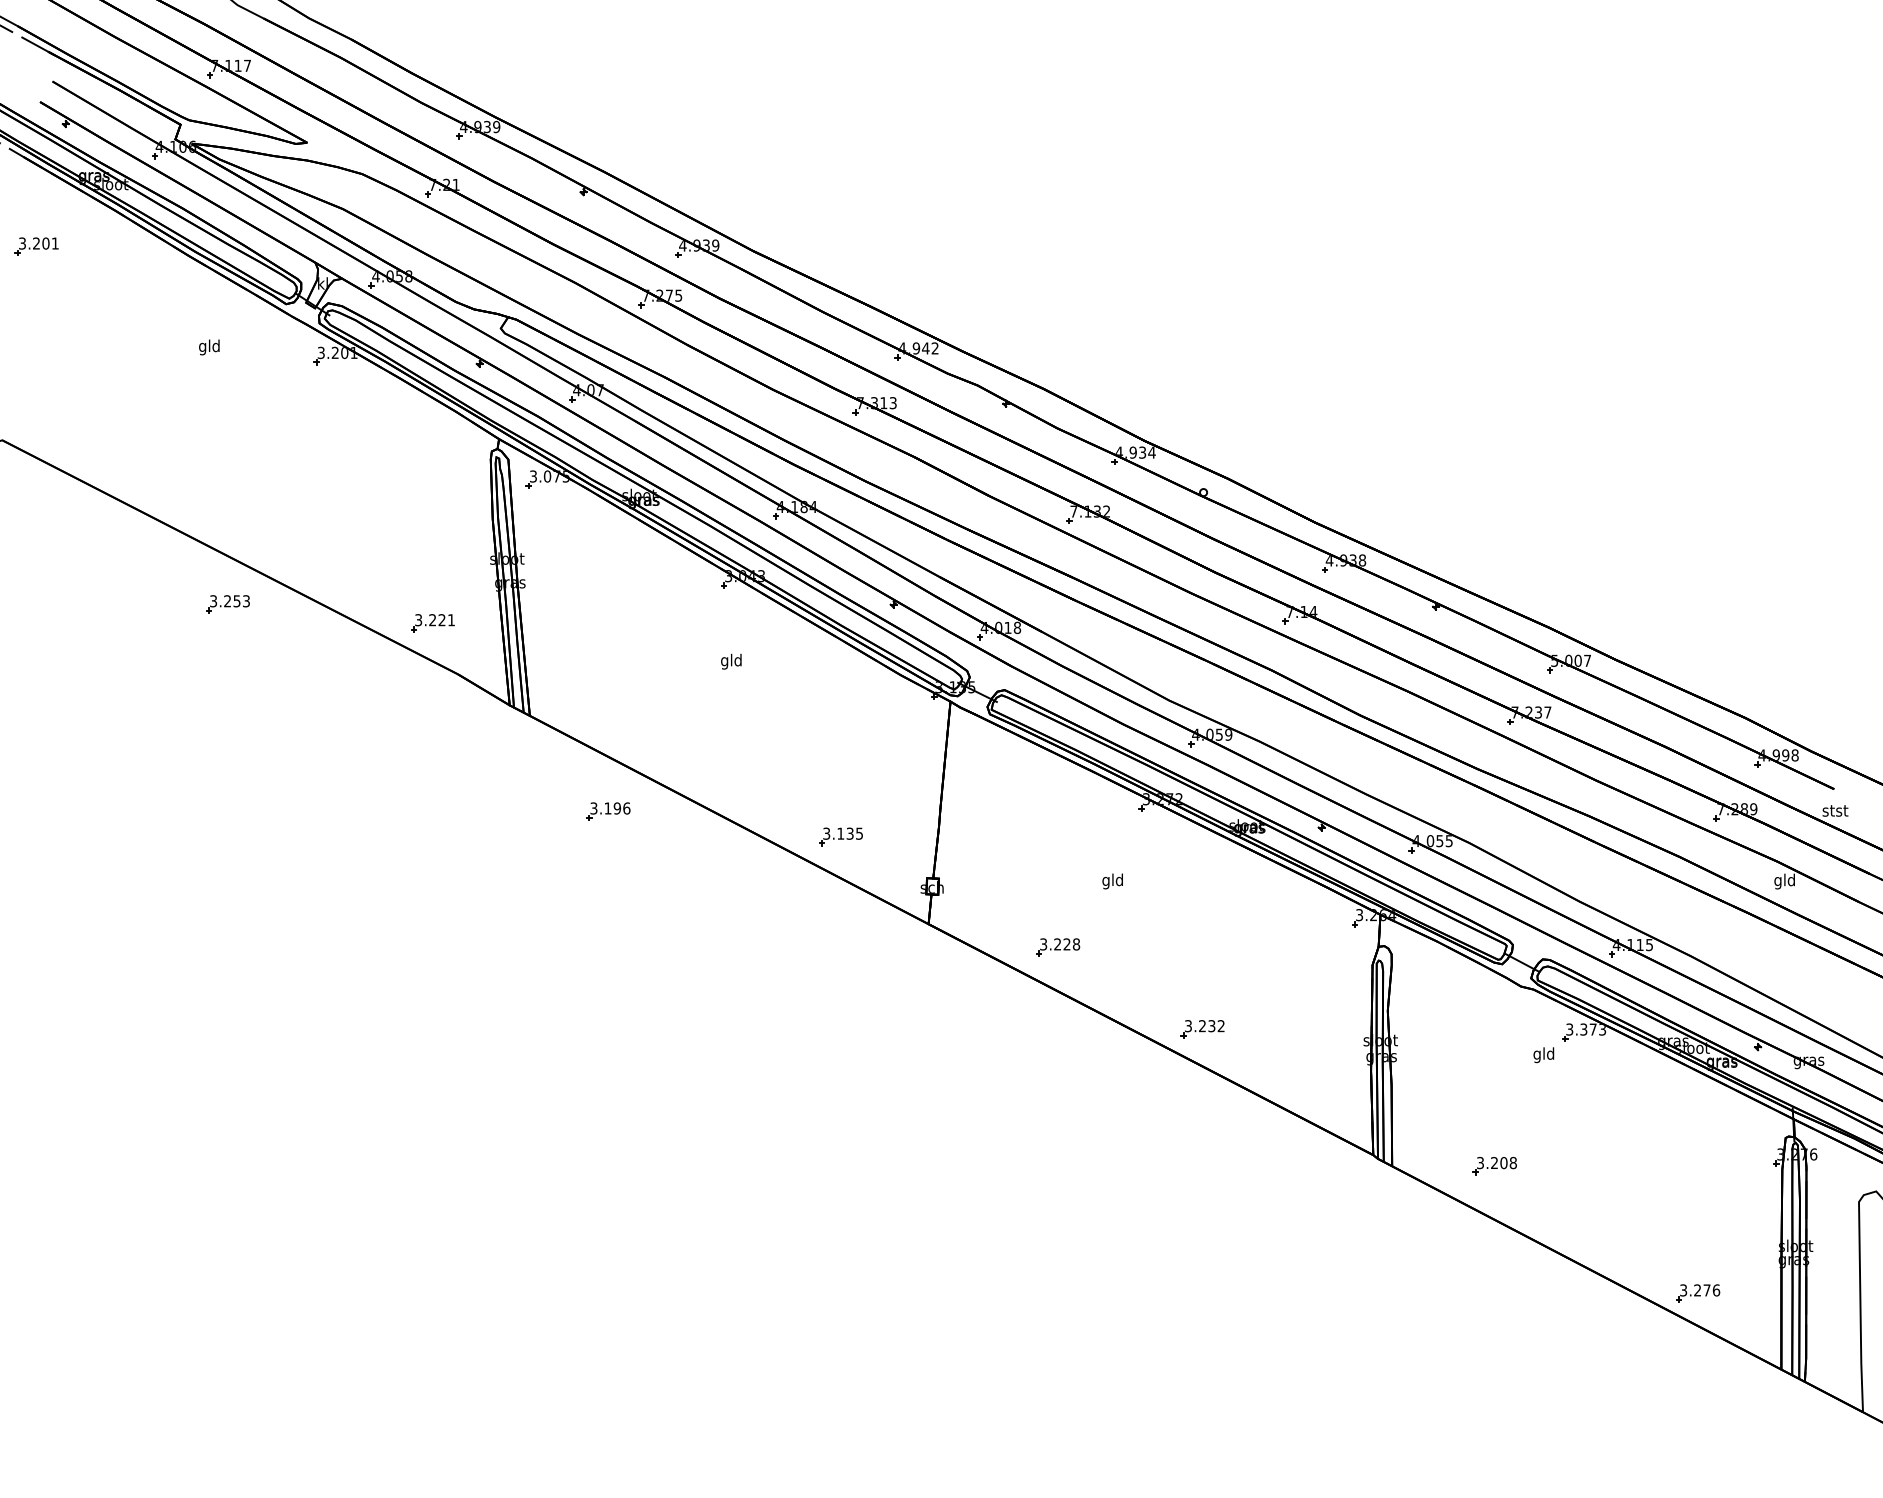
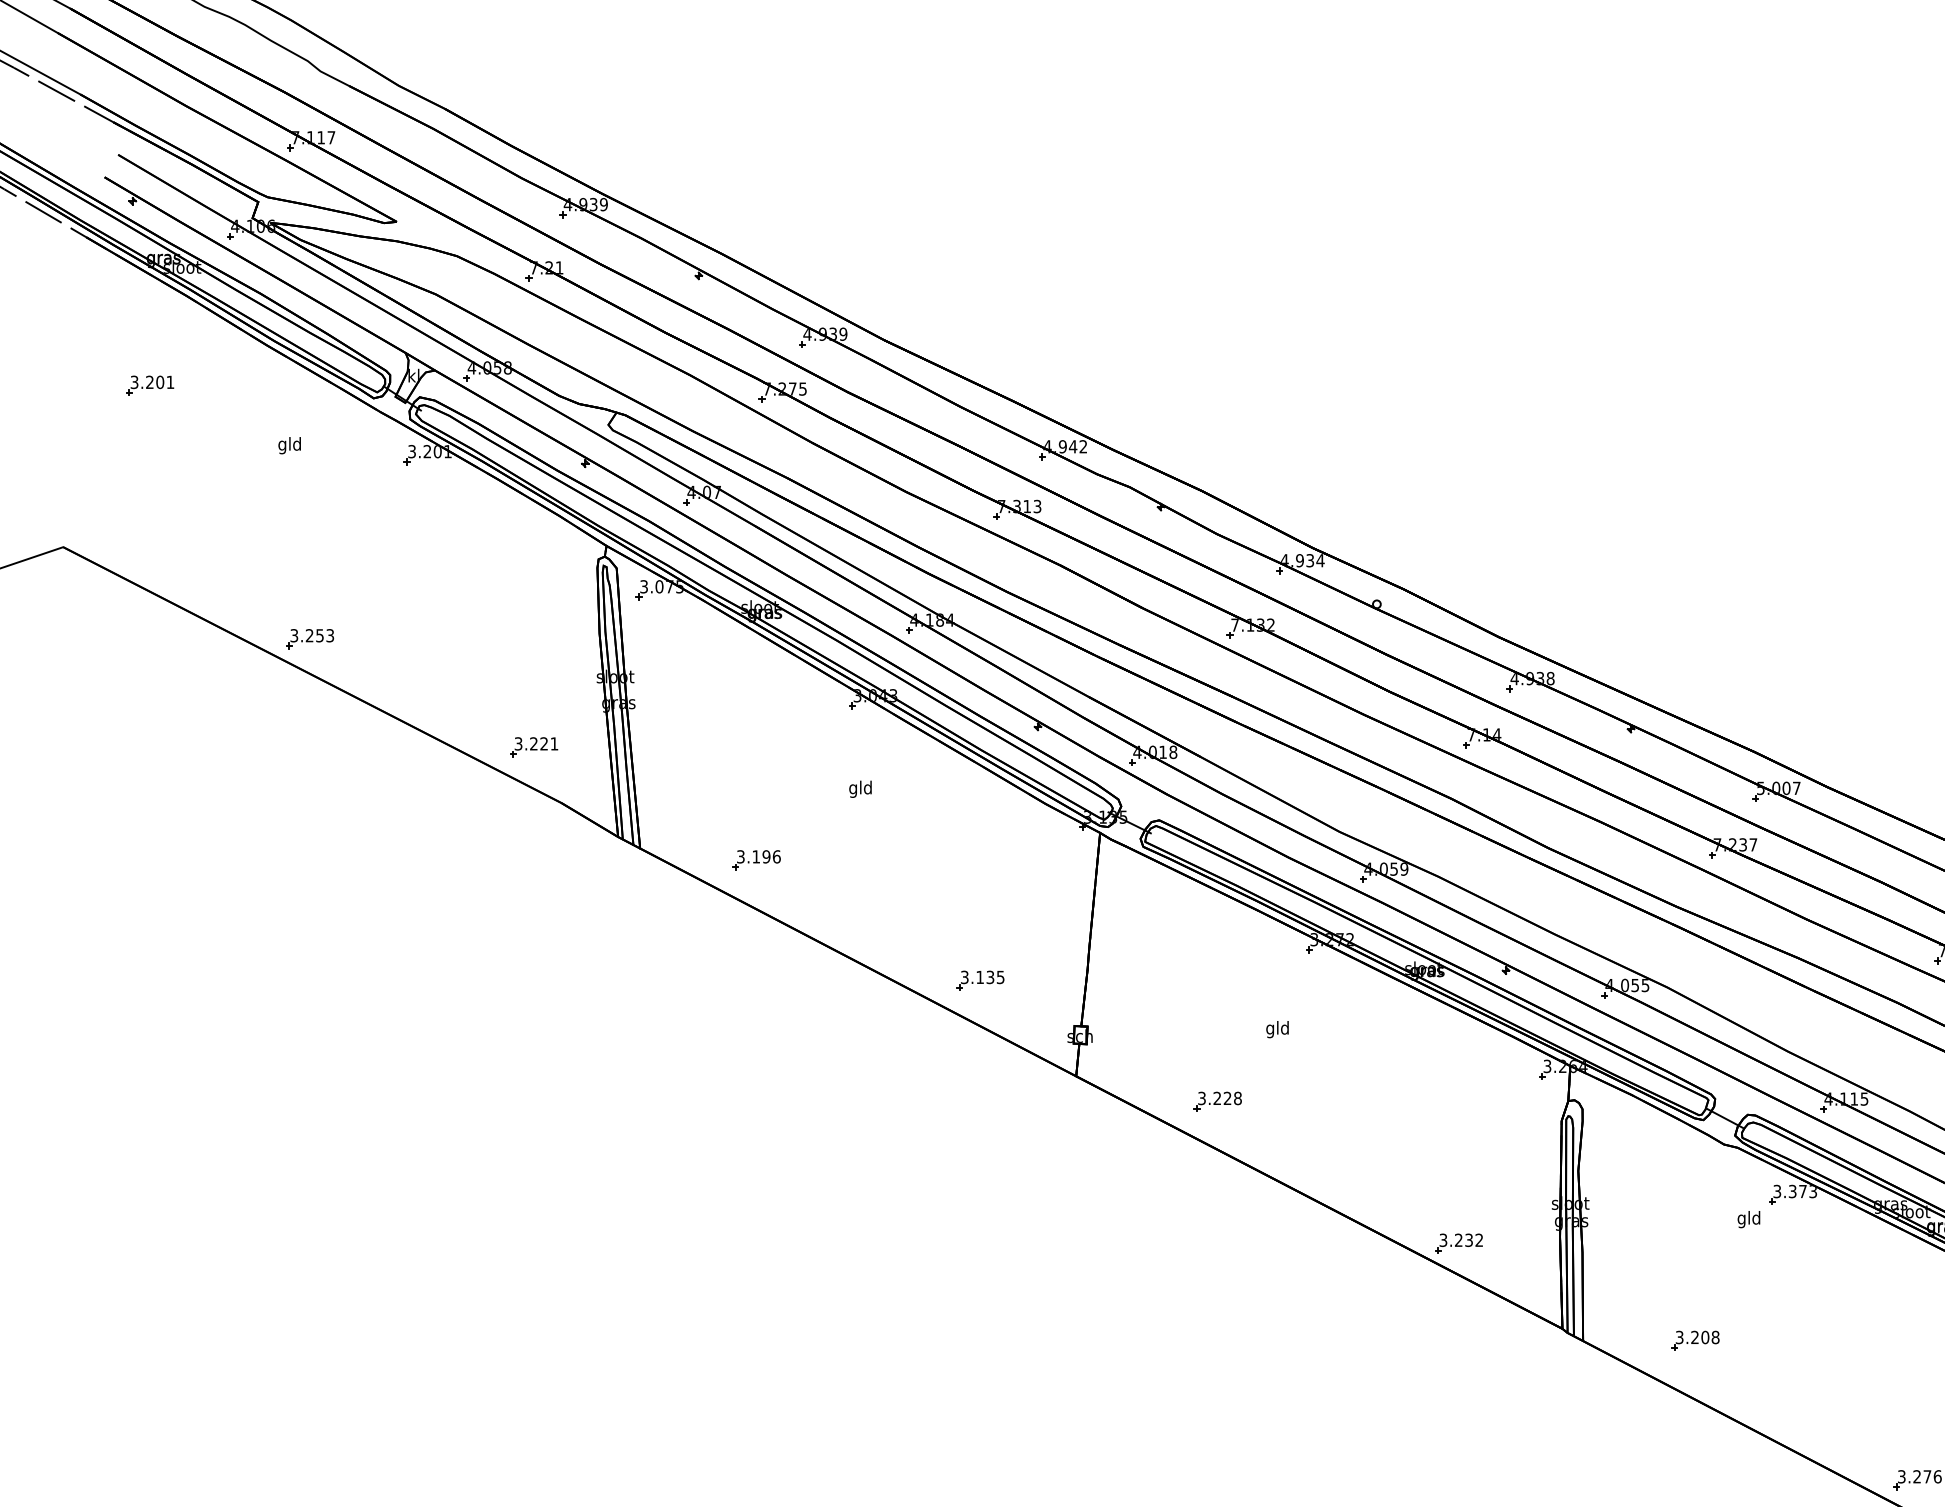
part: (36, 246) -> (149, 385), moved
part: (227, 604) -> (309, 639), moved
part: (608, 811) -> (756, 860), moved
part: (1202, 1029) -> (1458, 1243), moved

